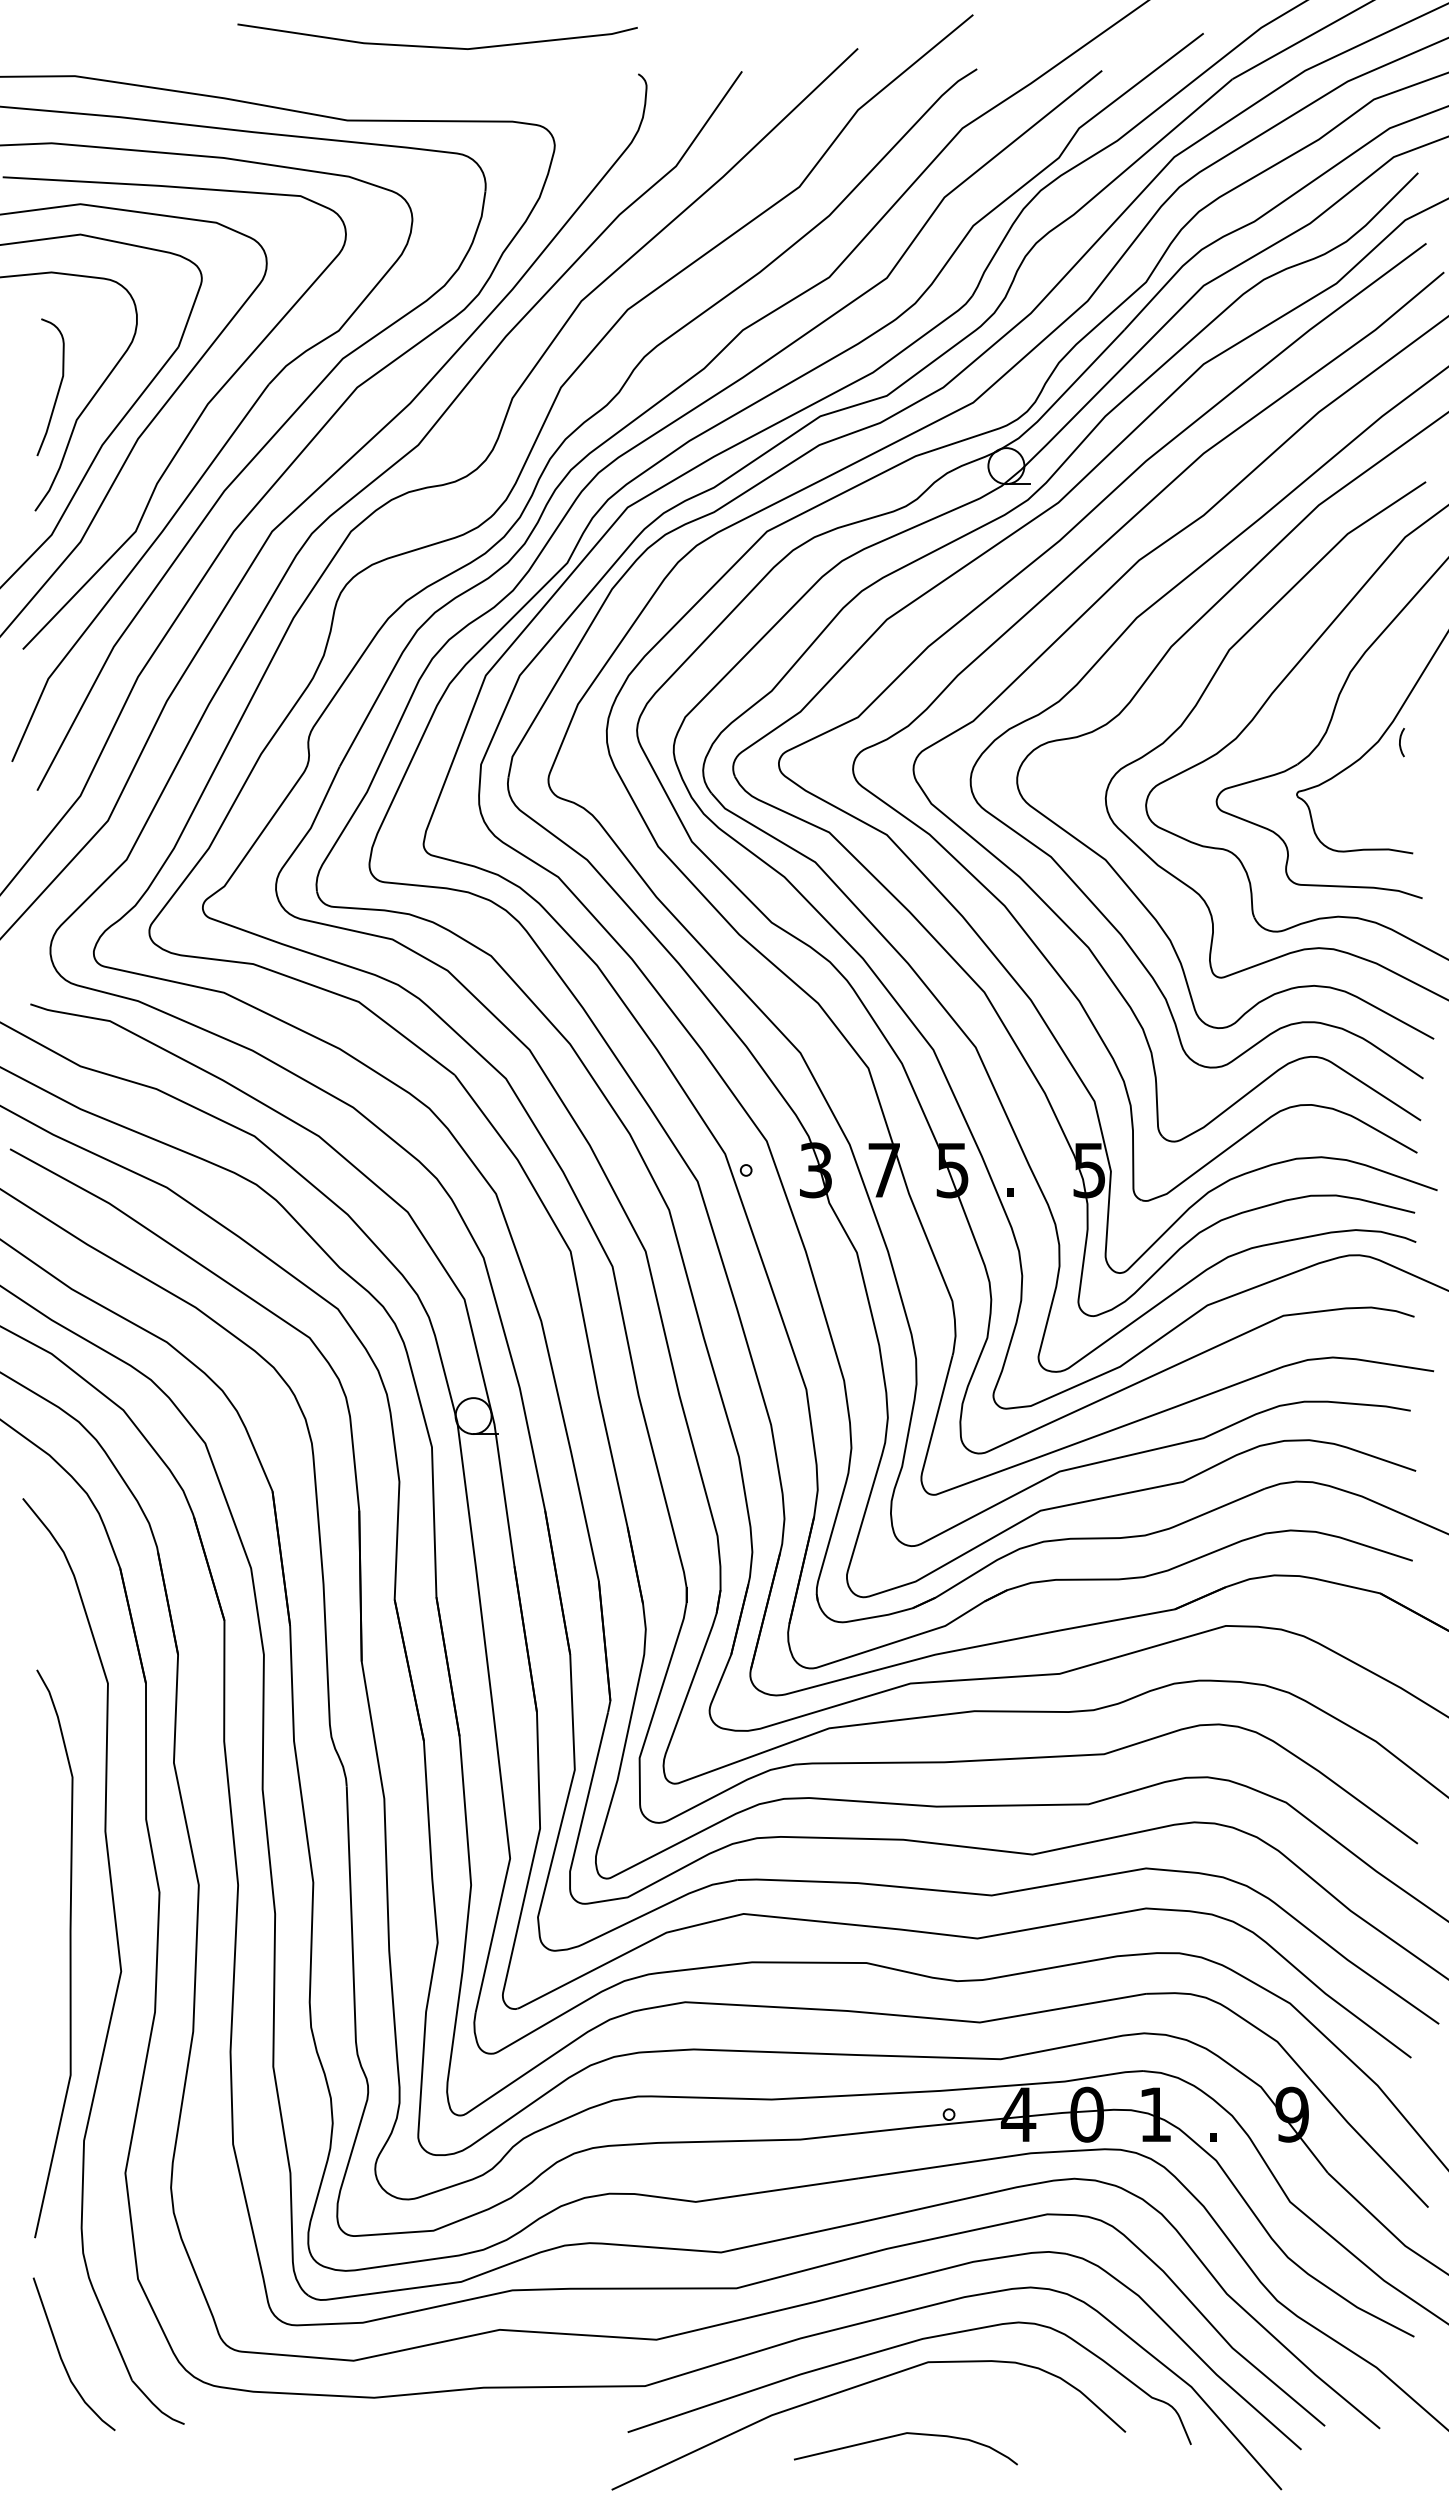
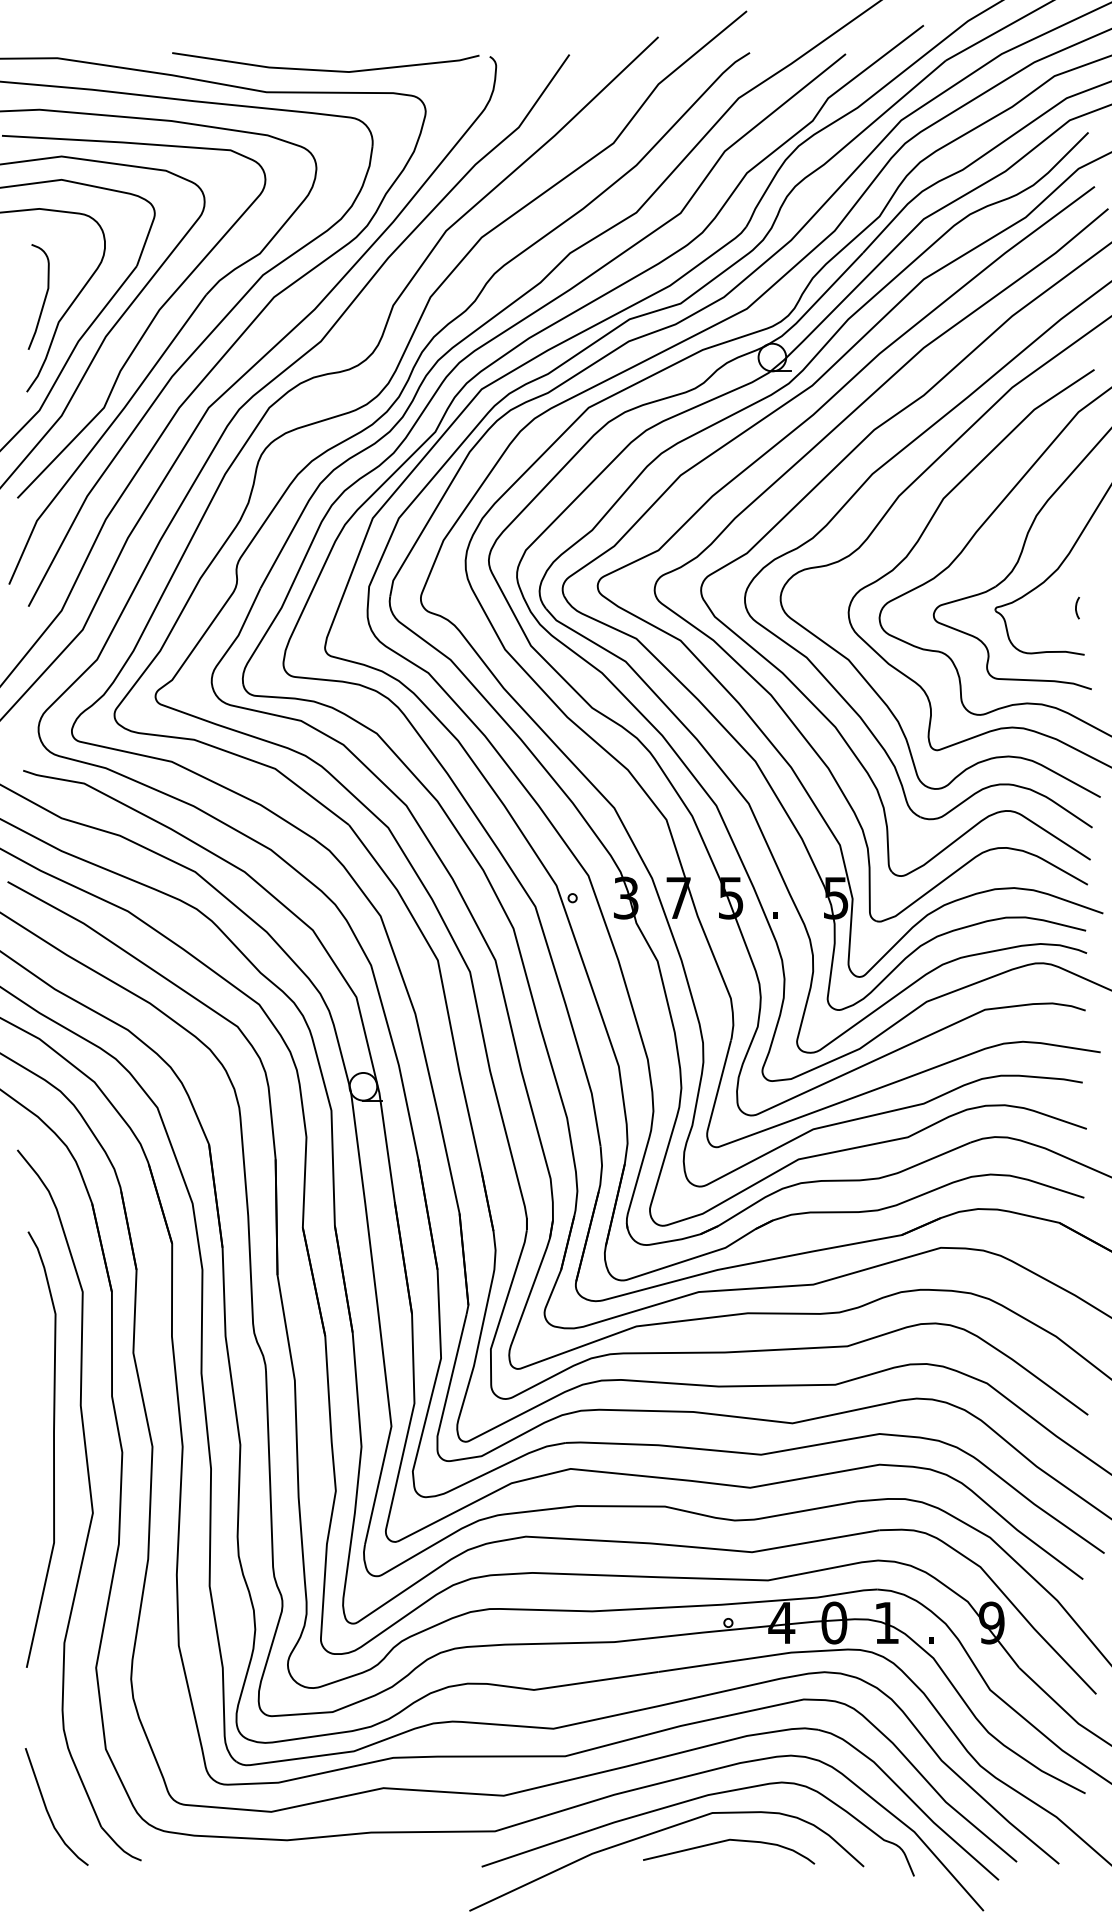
line: (437, 46) -> (325, 70), moved
curve: (1400, 742) -> (1076, 608), moved
curve: (69, 1953) -> (53, 1449), moved
curve: (901, 2435) -> (725, 1841), moved

